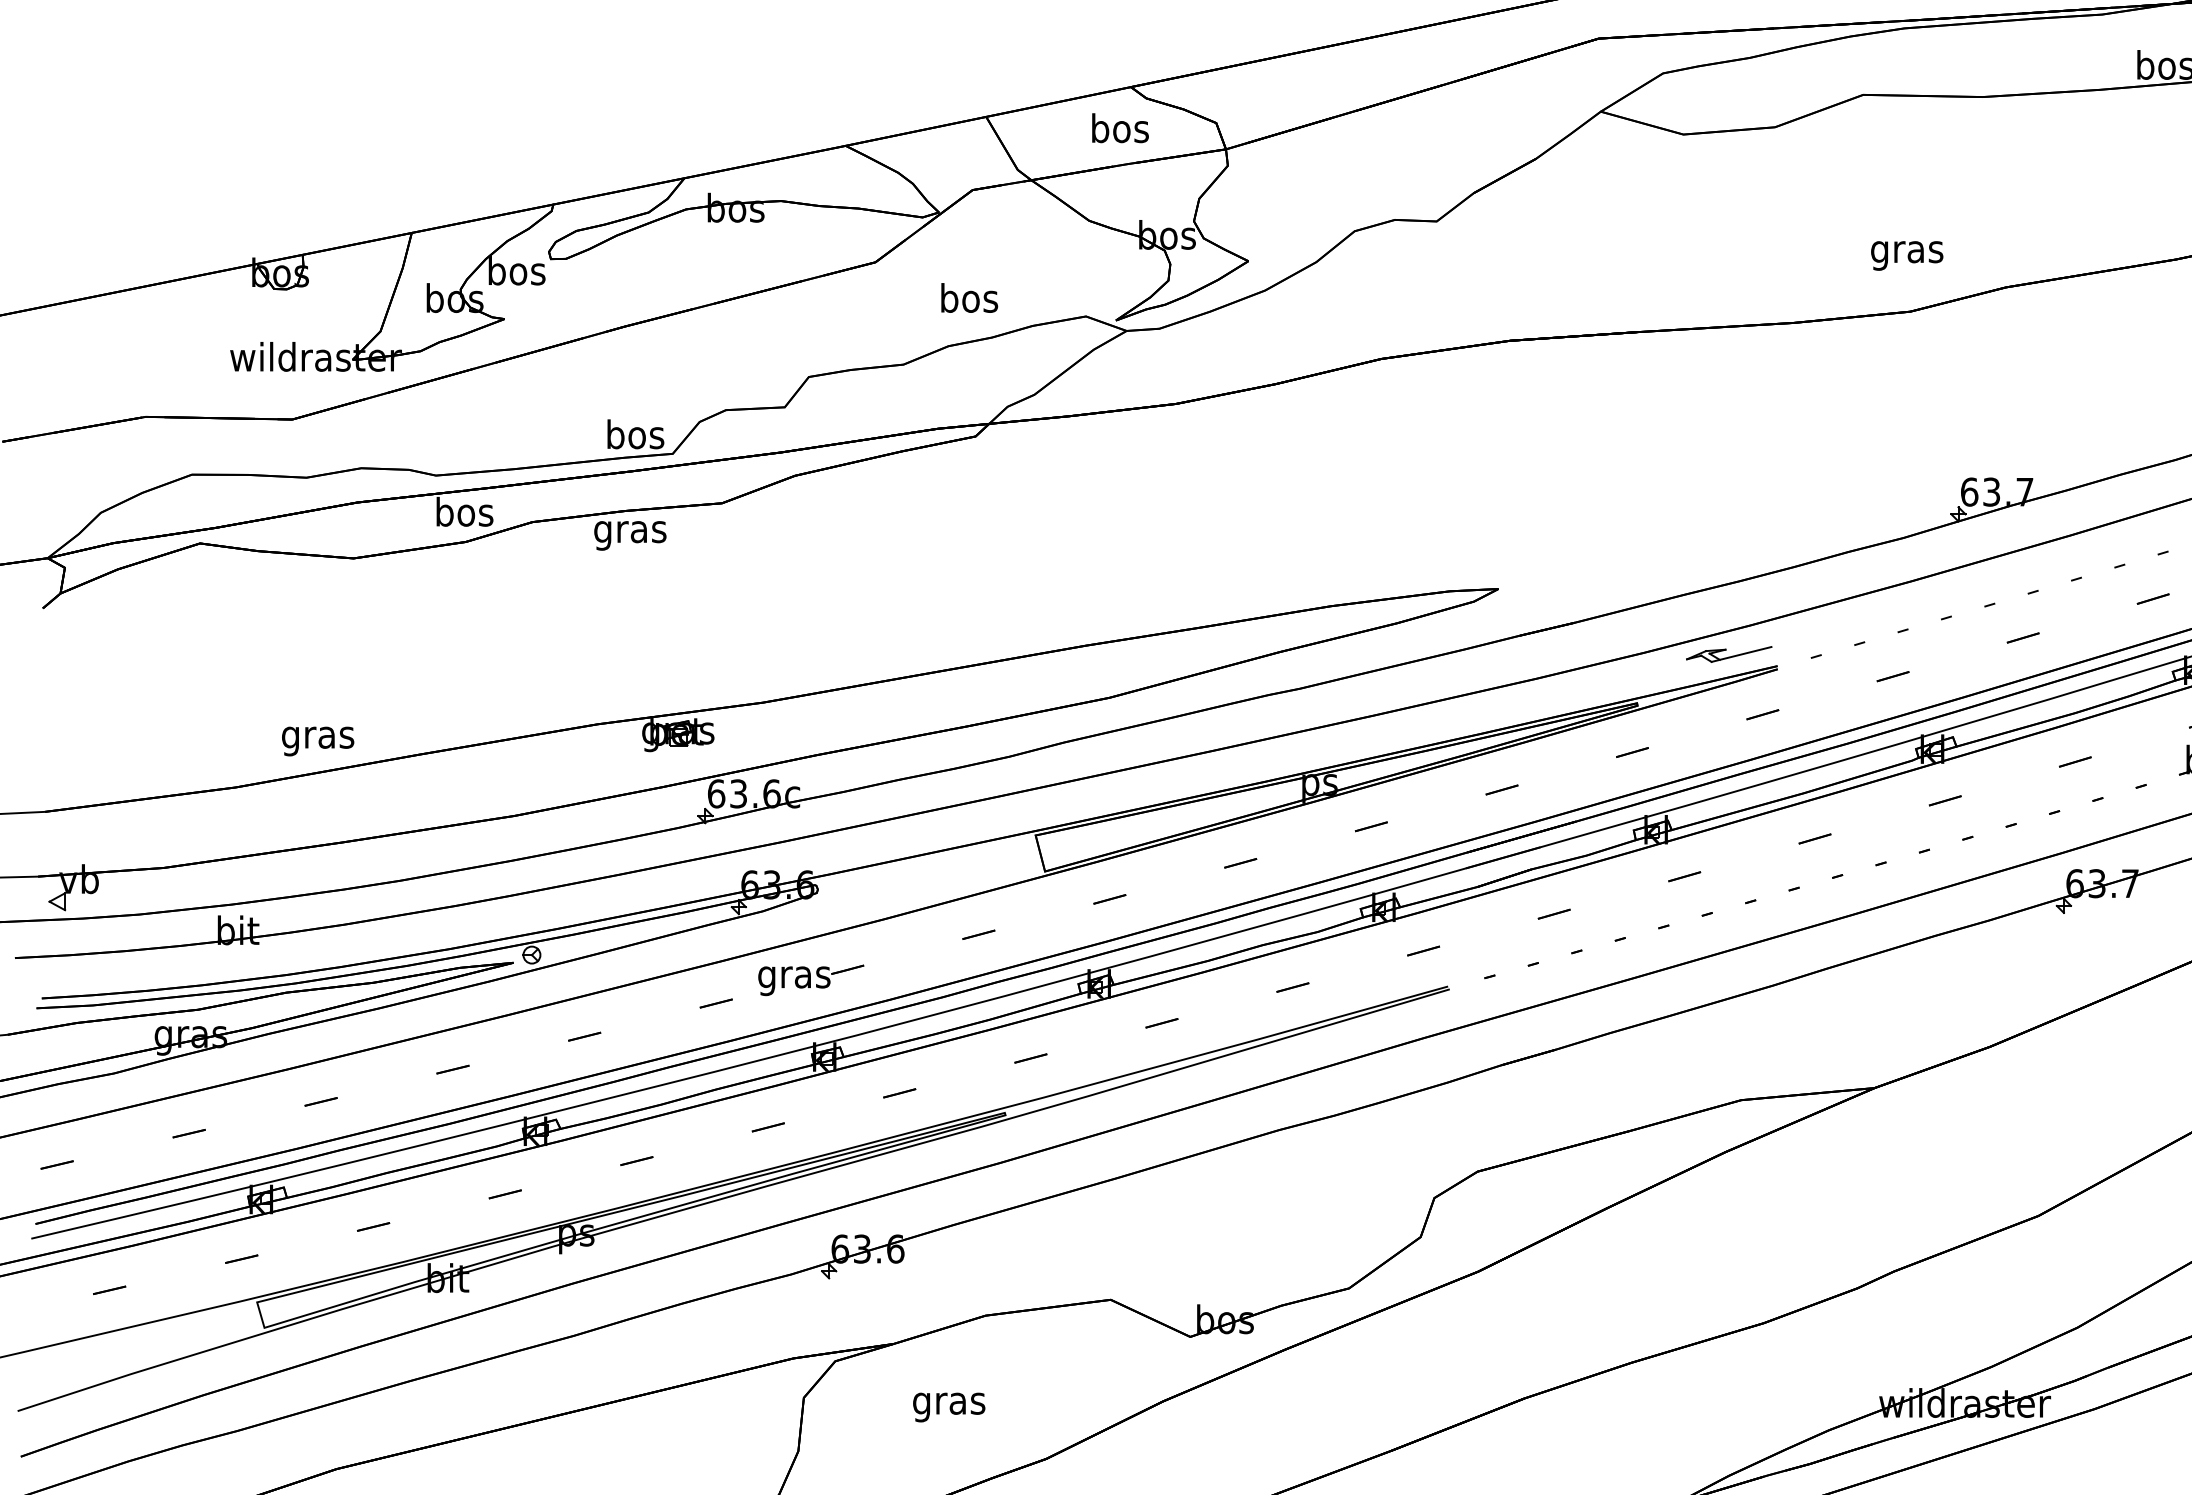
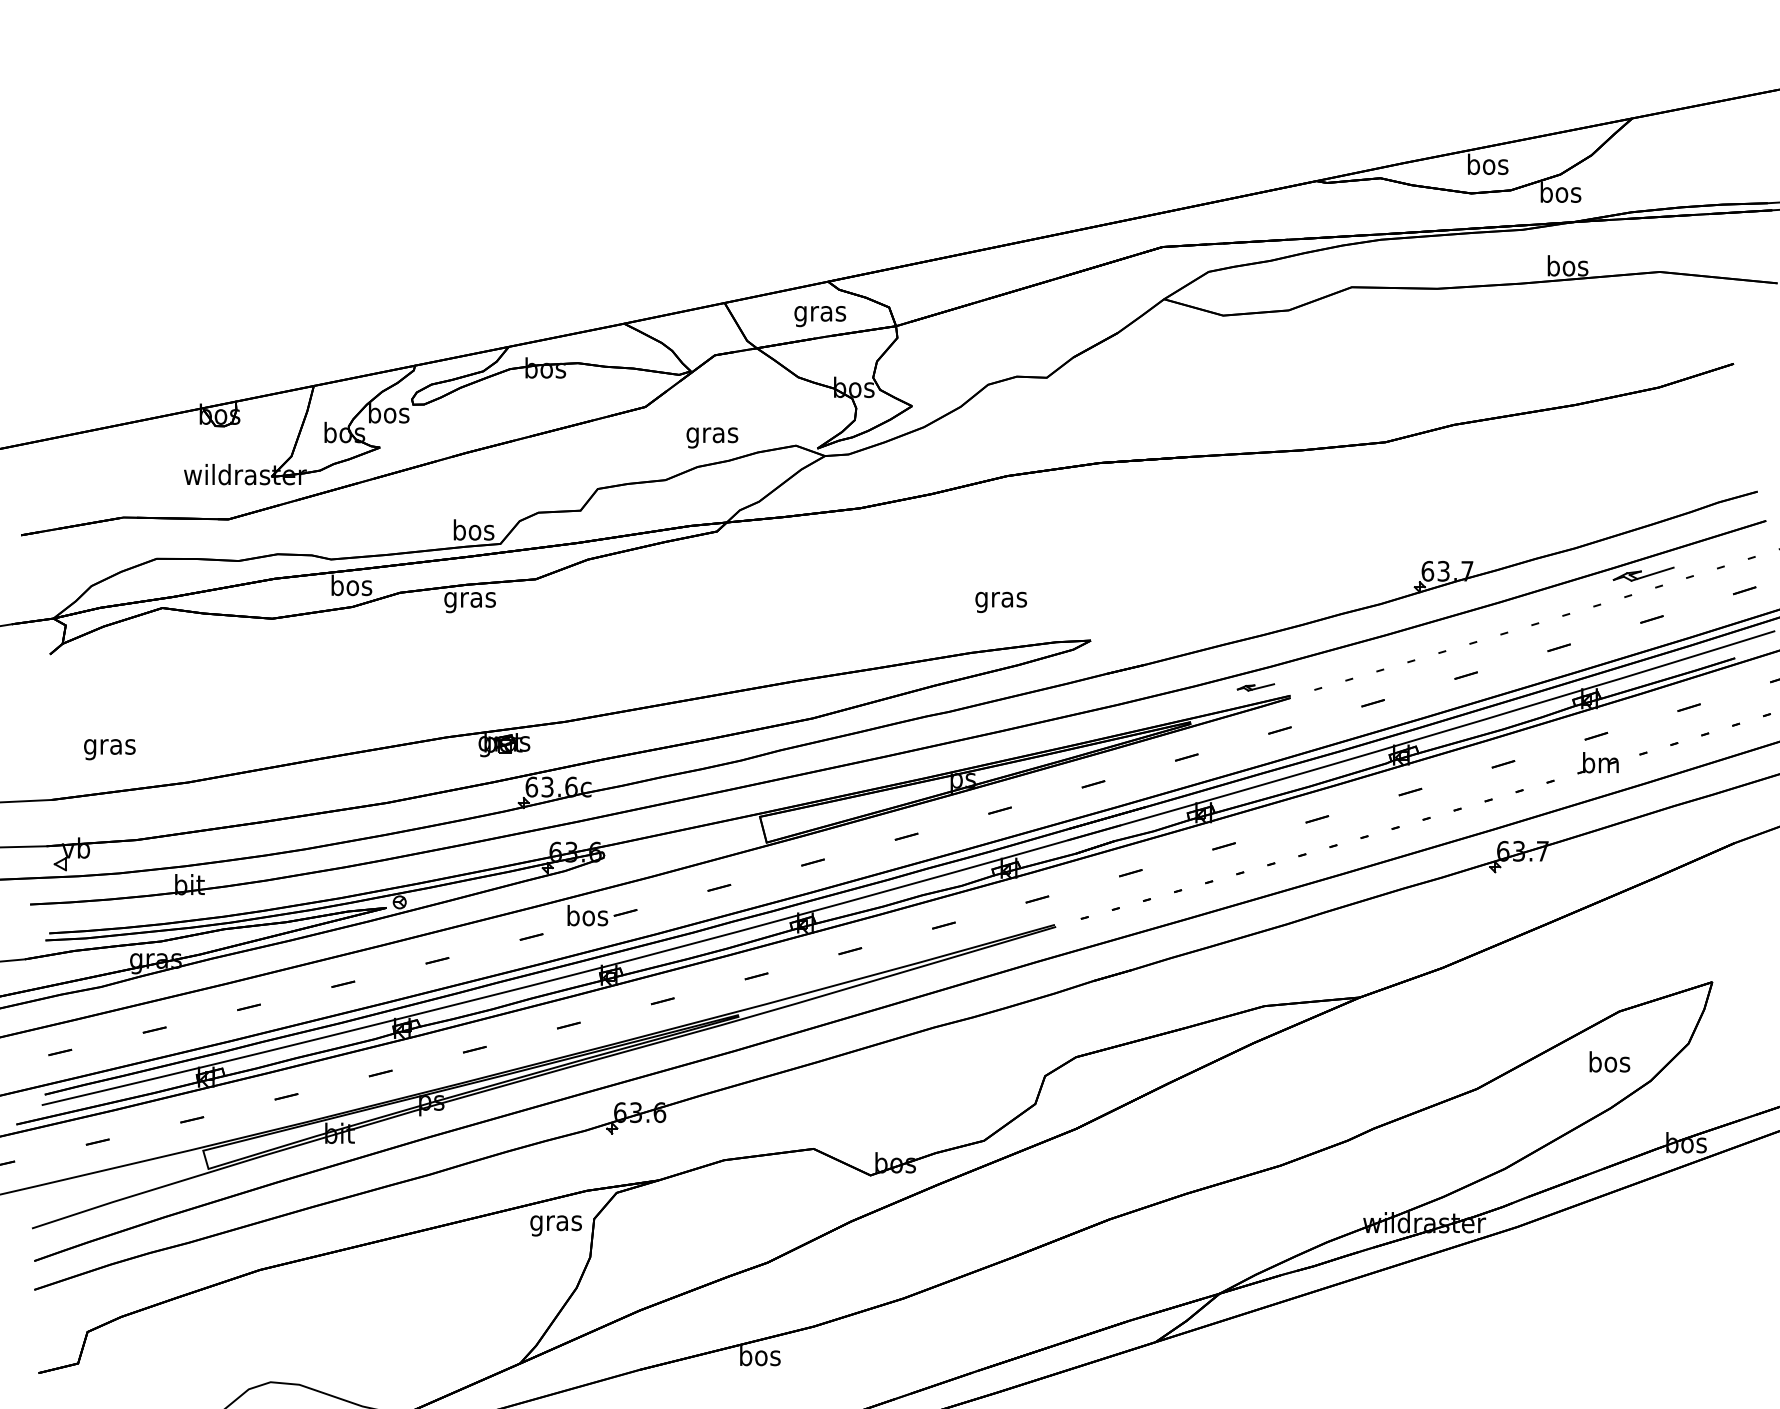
text: (1120, 131) -> (820, 313), bos -> gras
text: (1906, 254) -> (1000, 601), moved
text: (969, 300) -> (712, 434), bos -> gras
part: (1728, 654) -> (1255, 687), size x0.6
text: (317, 741) -> (109, 749), moved
text: (794, 977) -> (587, 918), gras -> bos
text: (948, 1406) -> (555, 1225), moved

